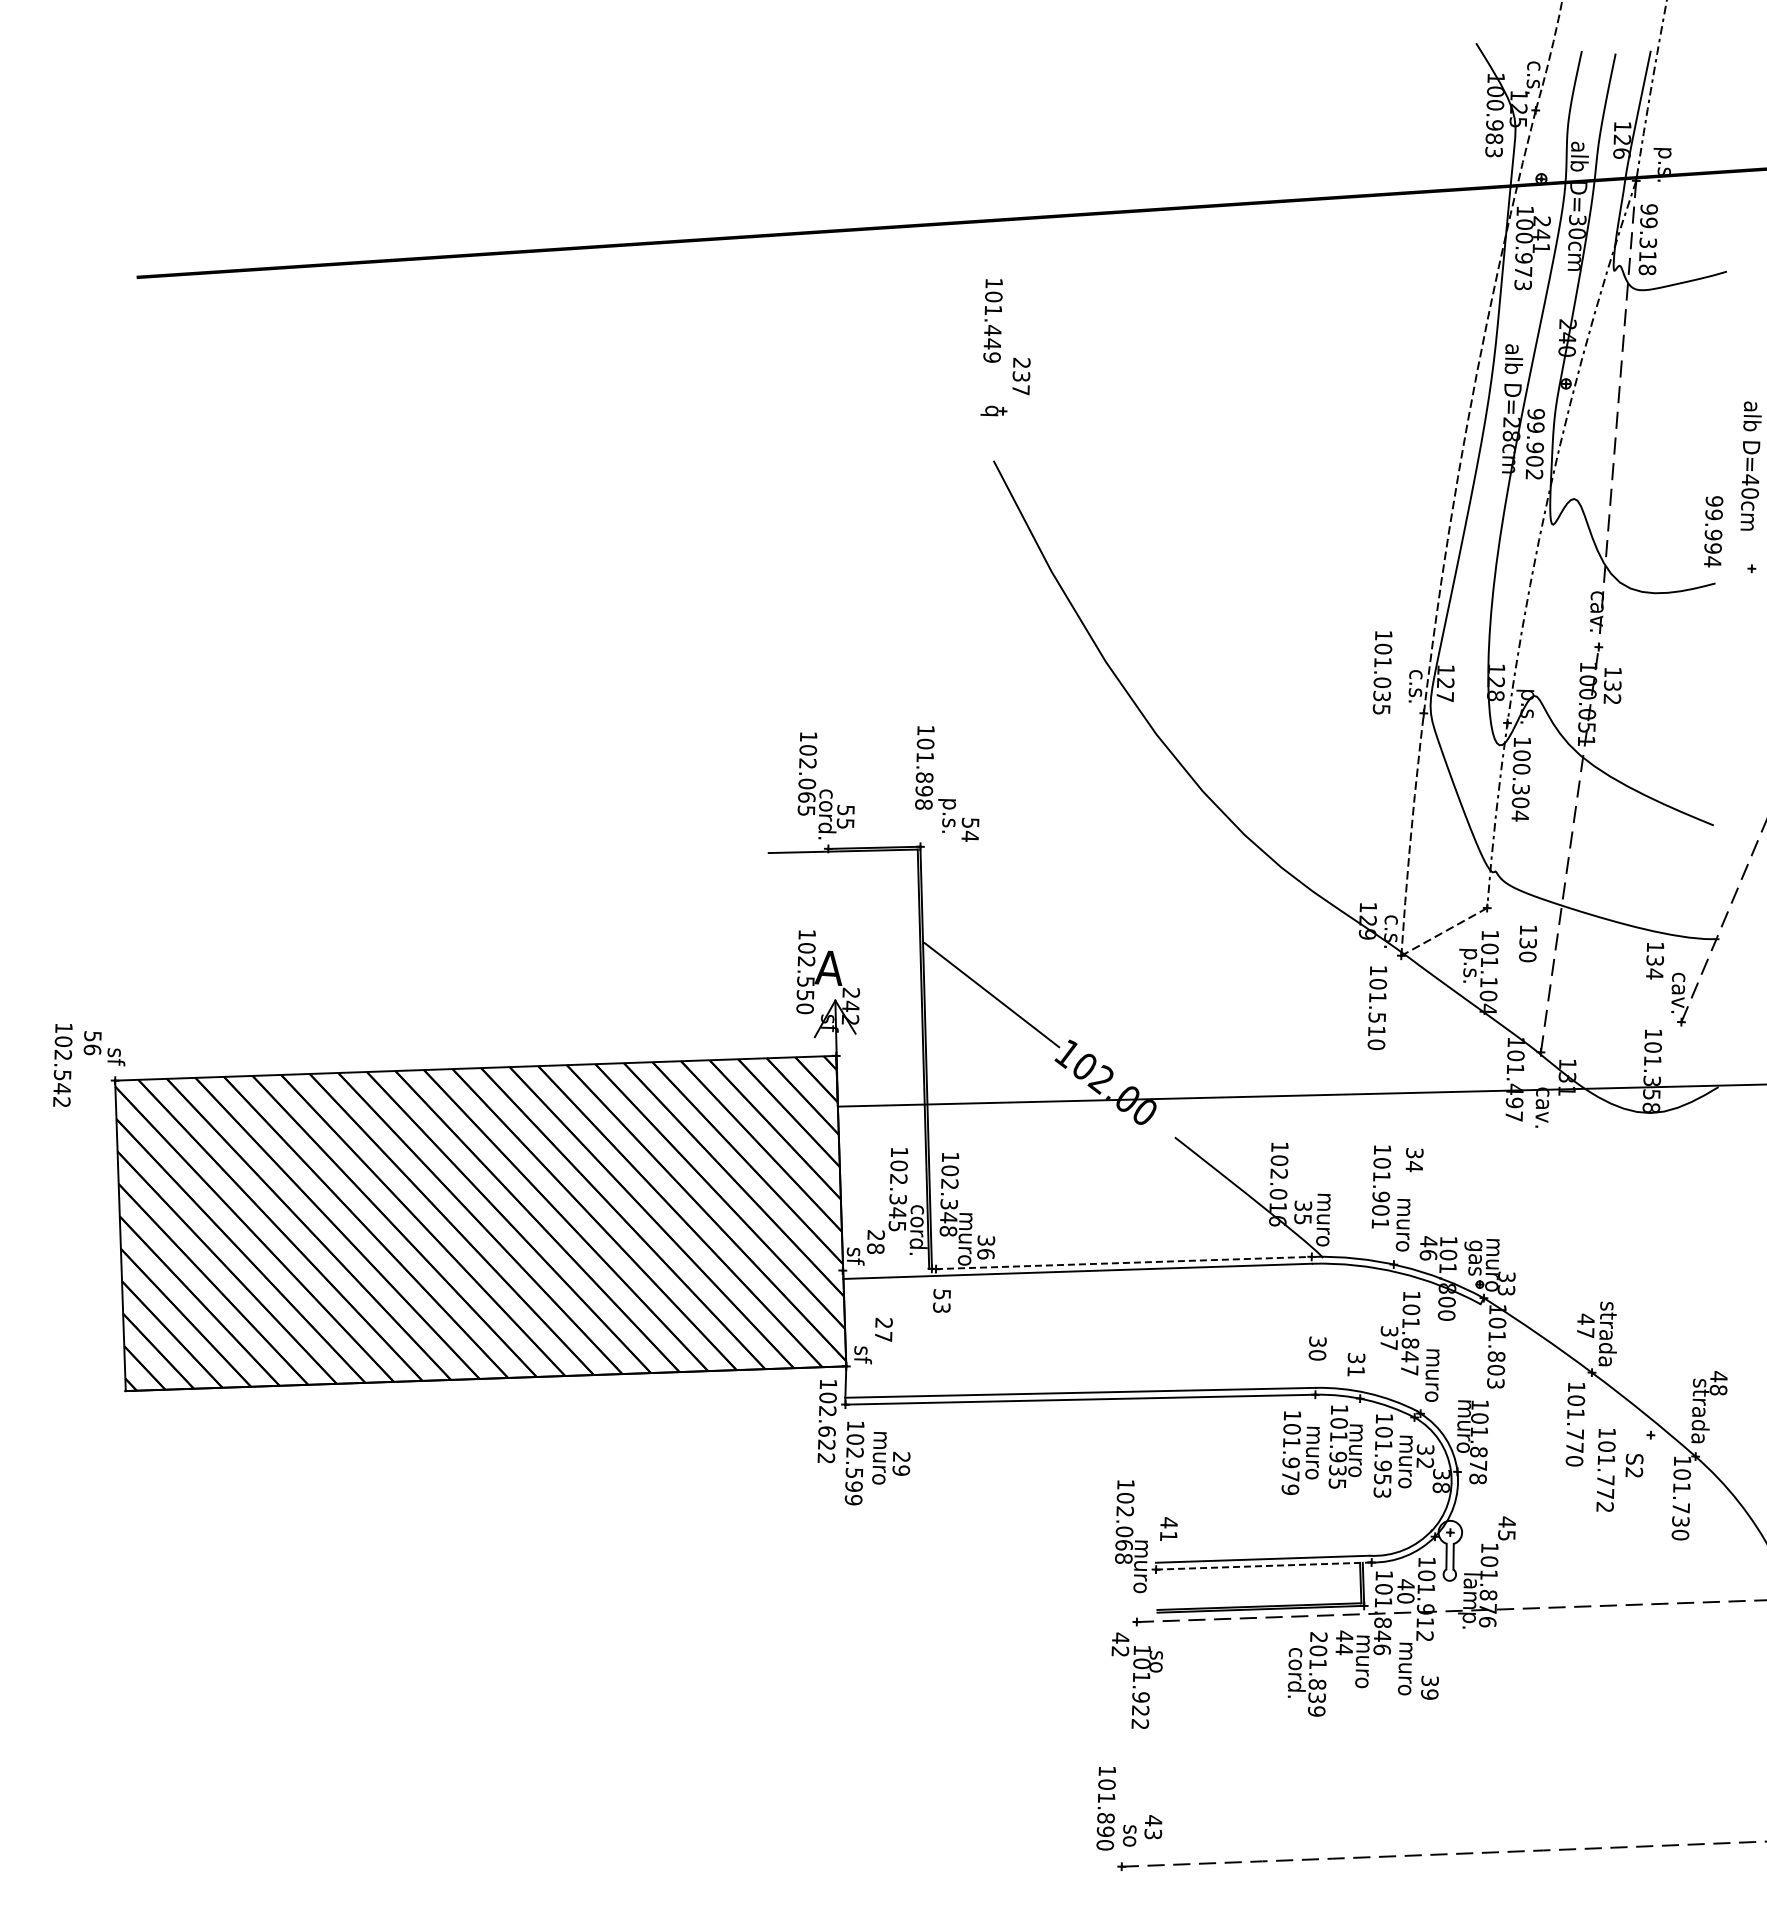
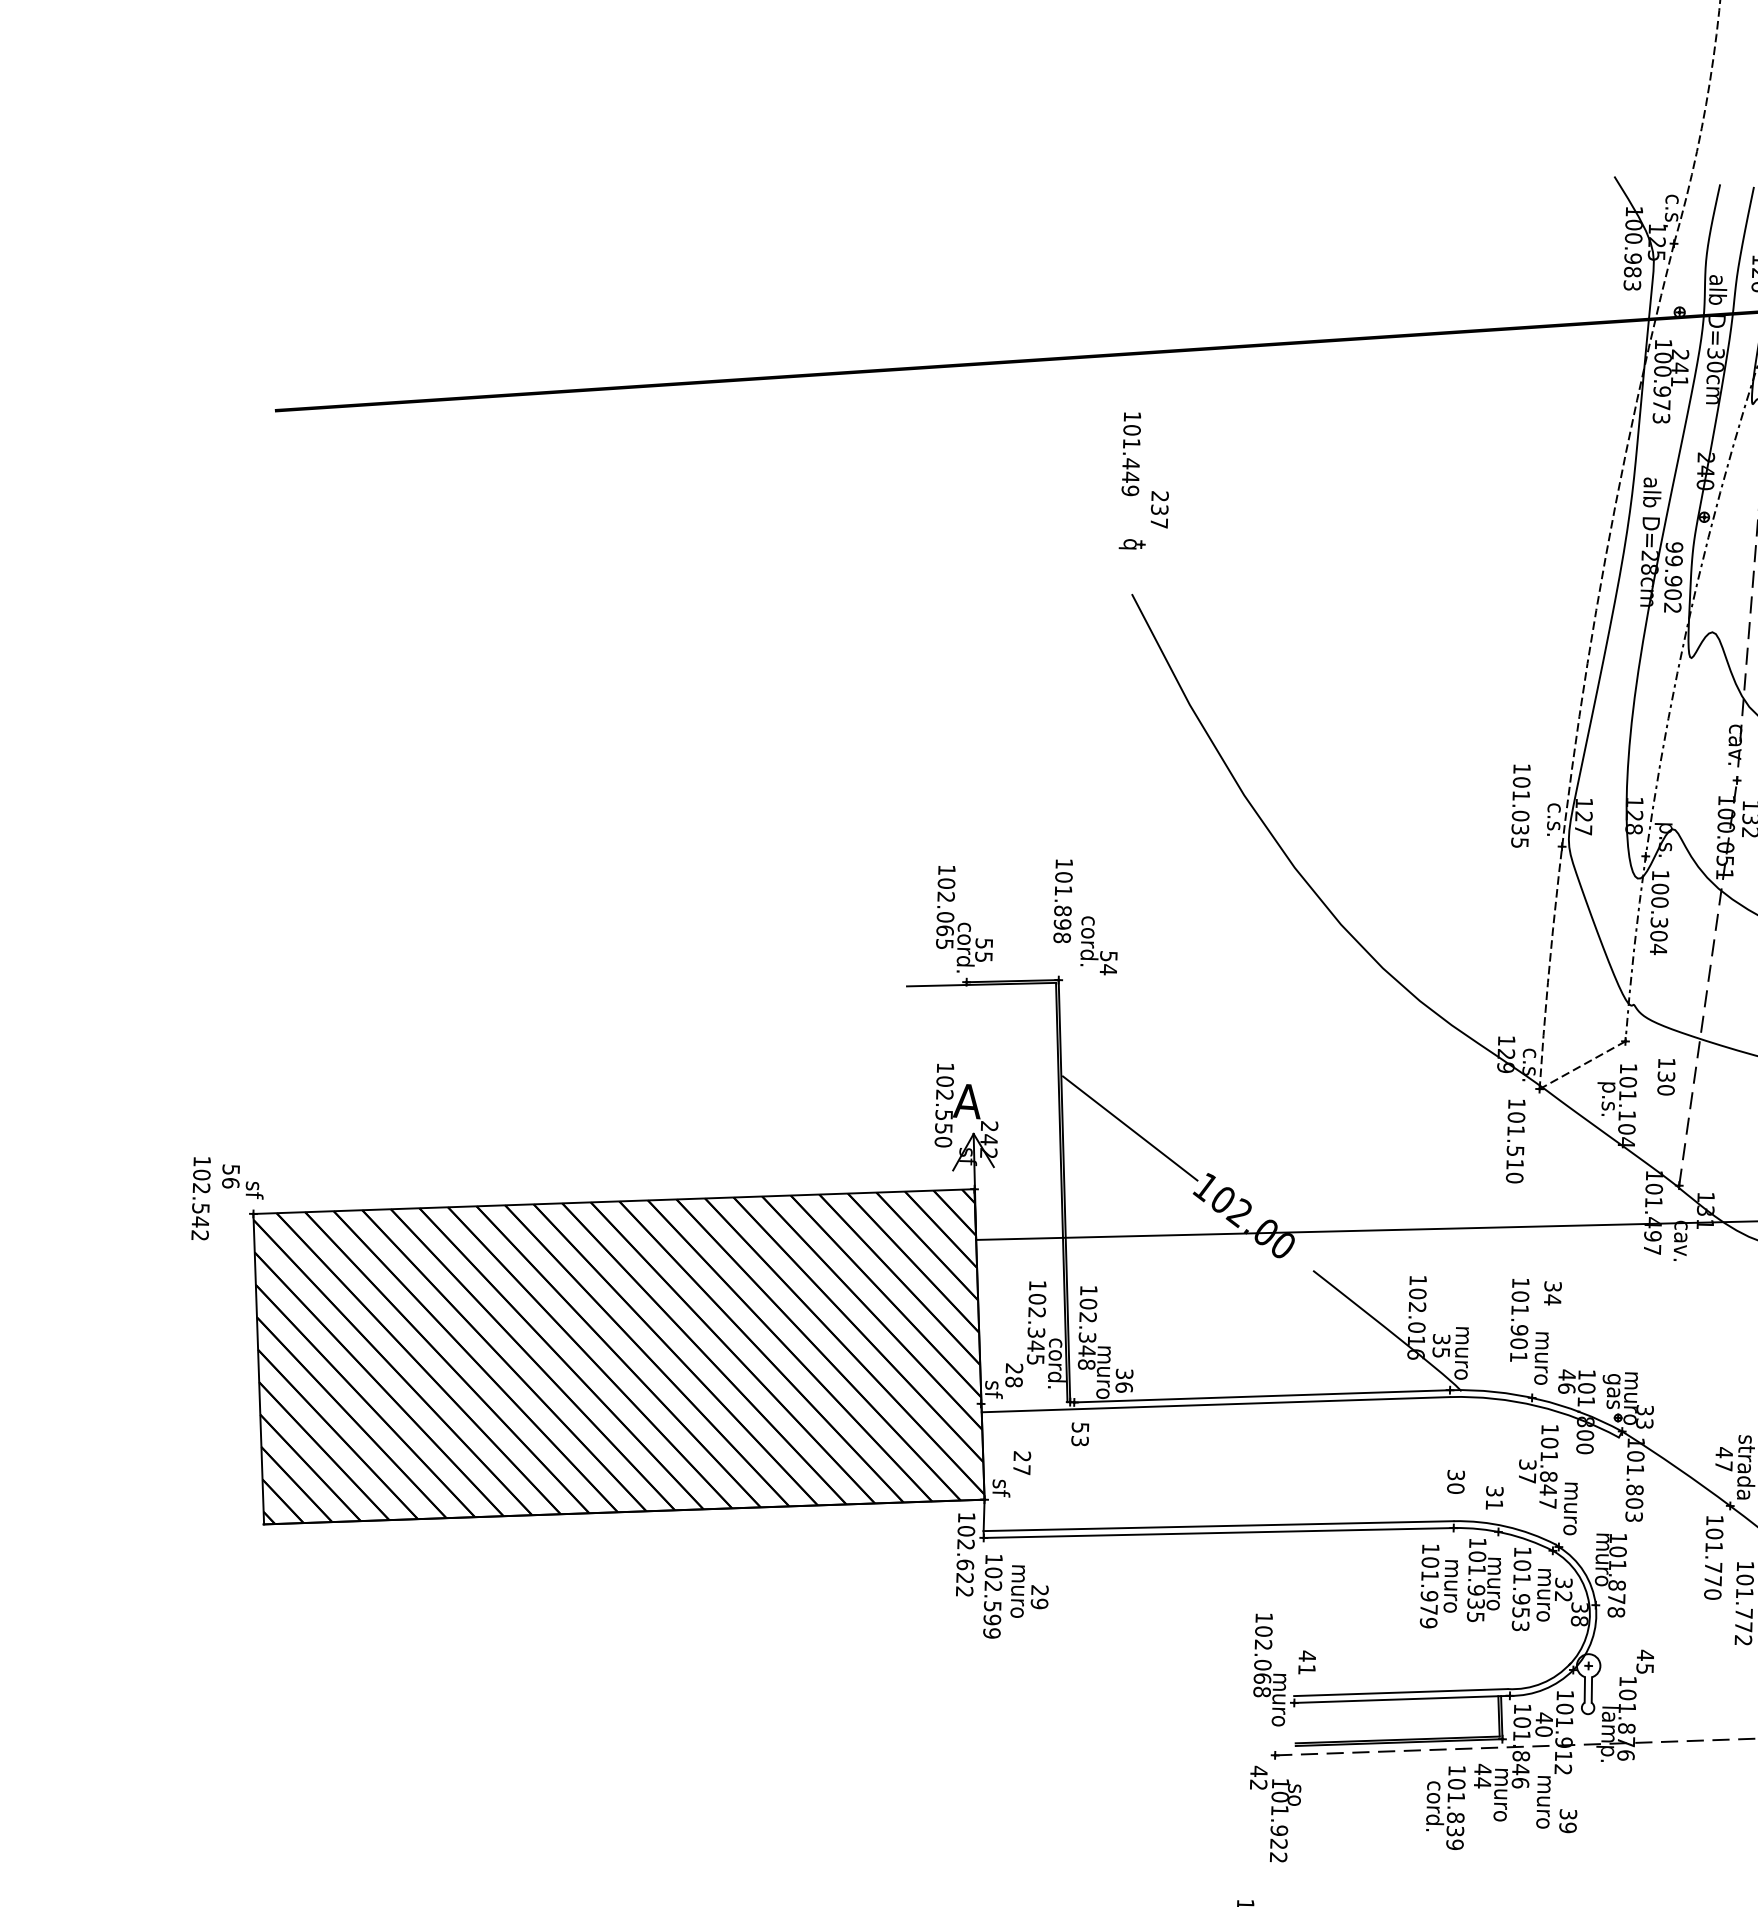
text: (949, 805) -> (1087, 938), p.s. -> cord.
line: (1123, 1263) -> (1261, 1396), dashed -> solid
line: (1263, 1566) -> (1401, 1699), dashed -> solid
text: (1318, 1637) -> (1456, 1770), 201.839 -> 101.839

